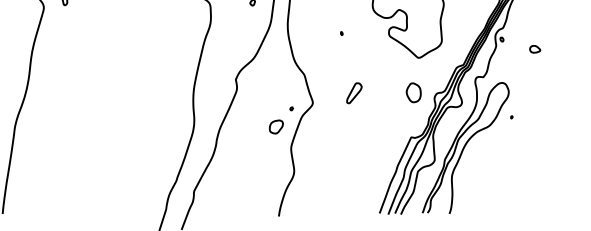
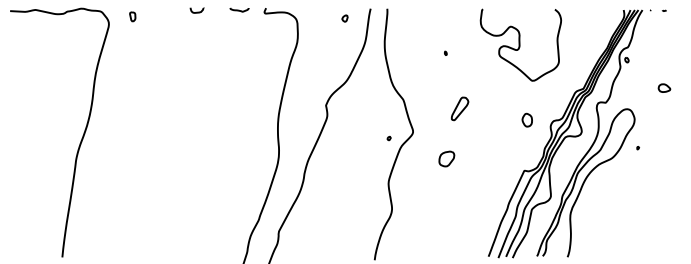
part: (535, 48) -> (664, 87), moved
part: (354, 92) -> (460, 108), moved
part: (414, 92) -> (527, 119), size x0.6
part: (276, 126) -> (446, 158), moved

